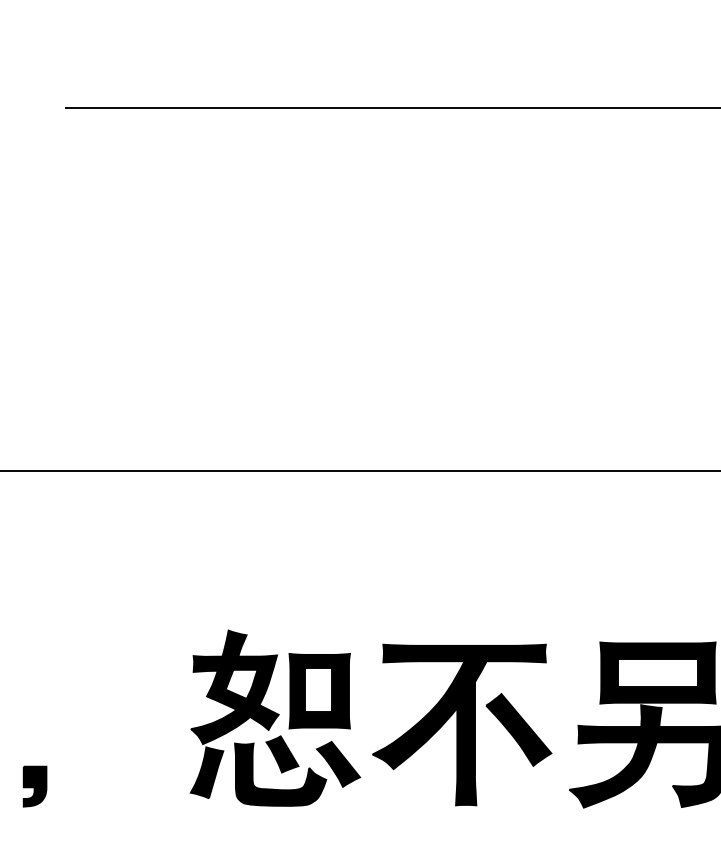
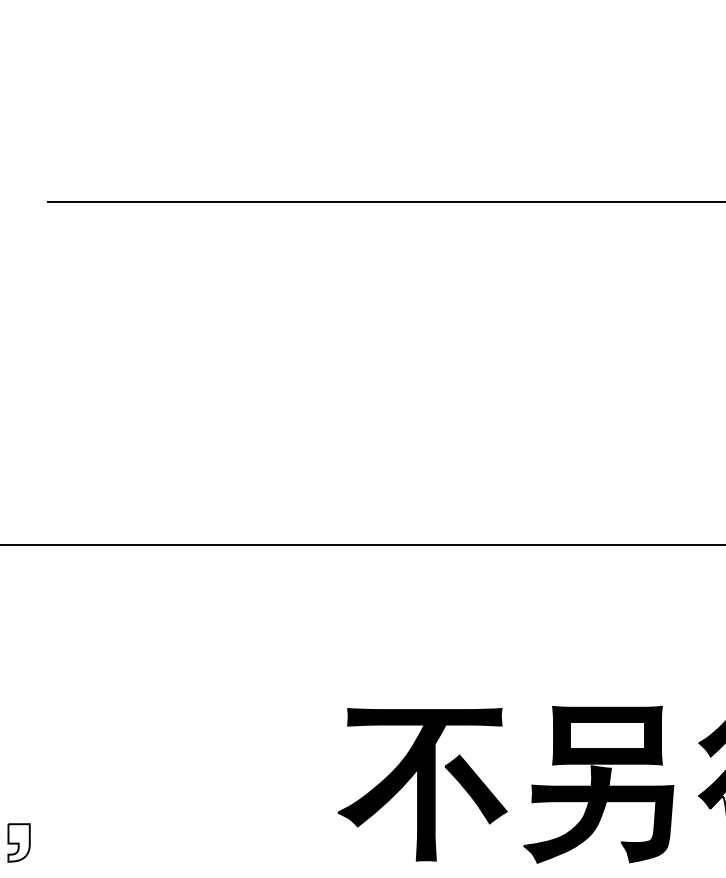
part: (275, 718) -> (246, 778), removed
fill: (34, 786) -> (18, 842), removed

